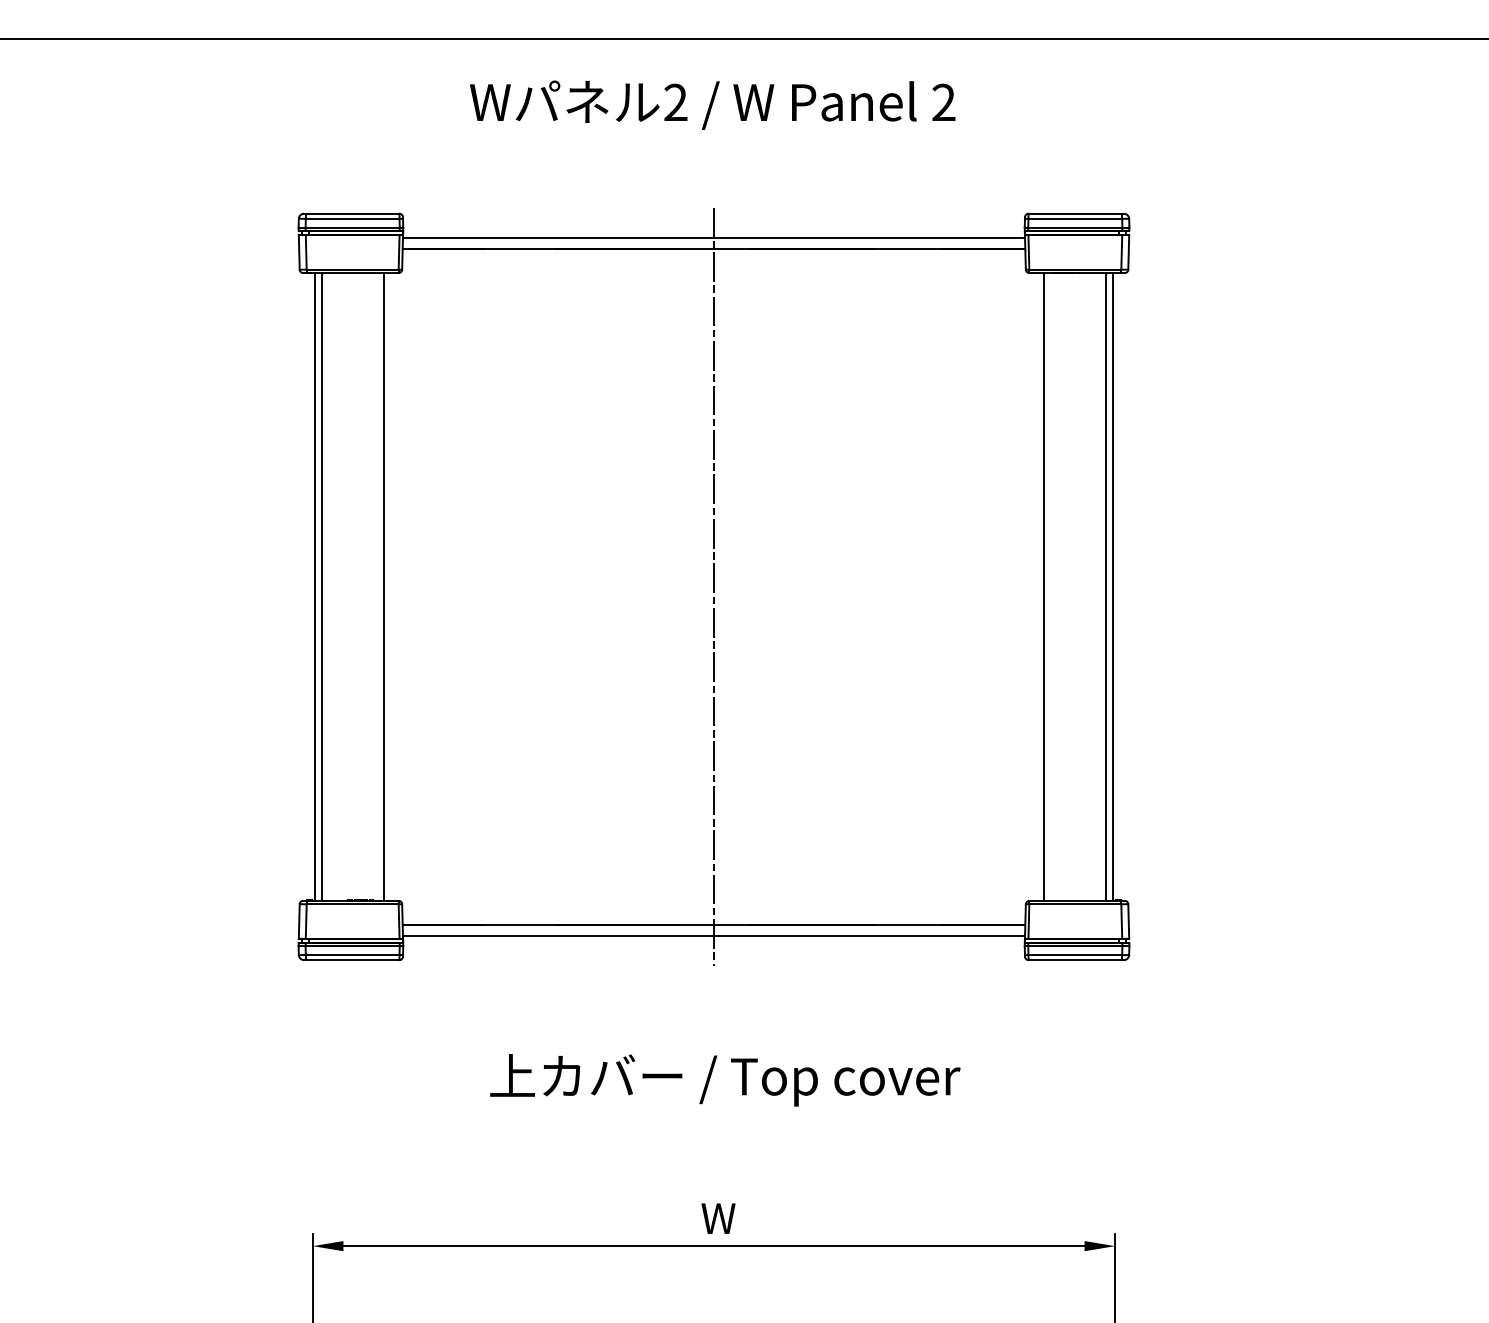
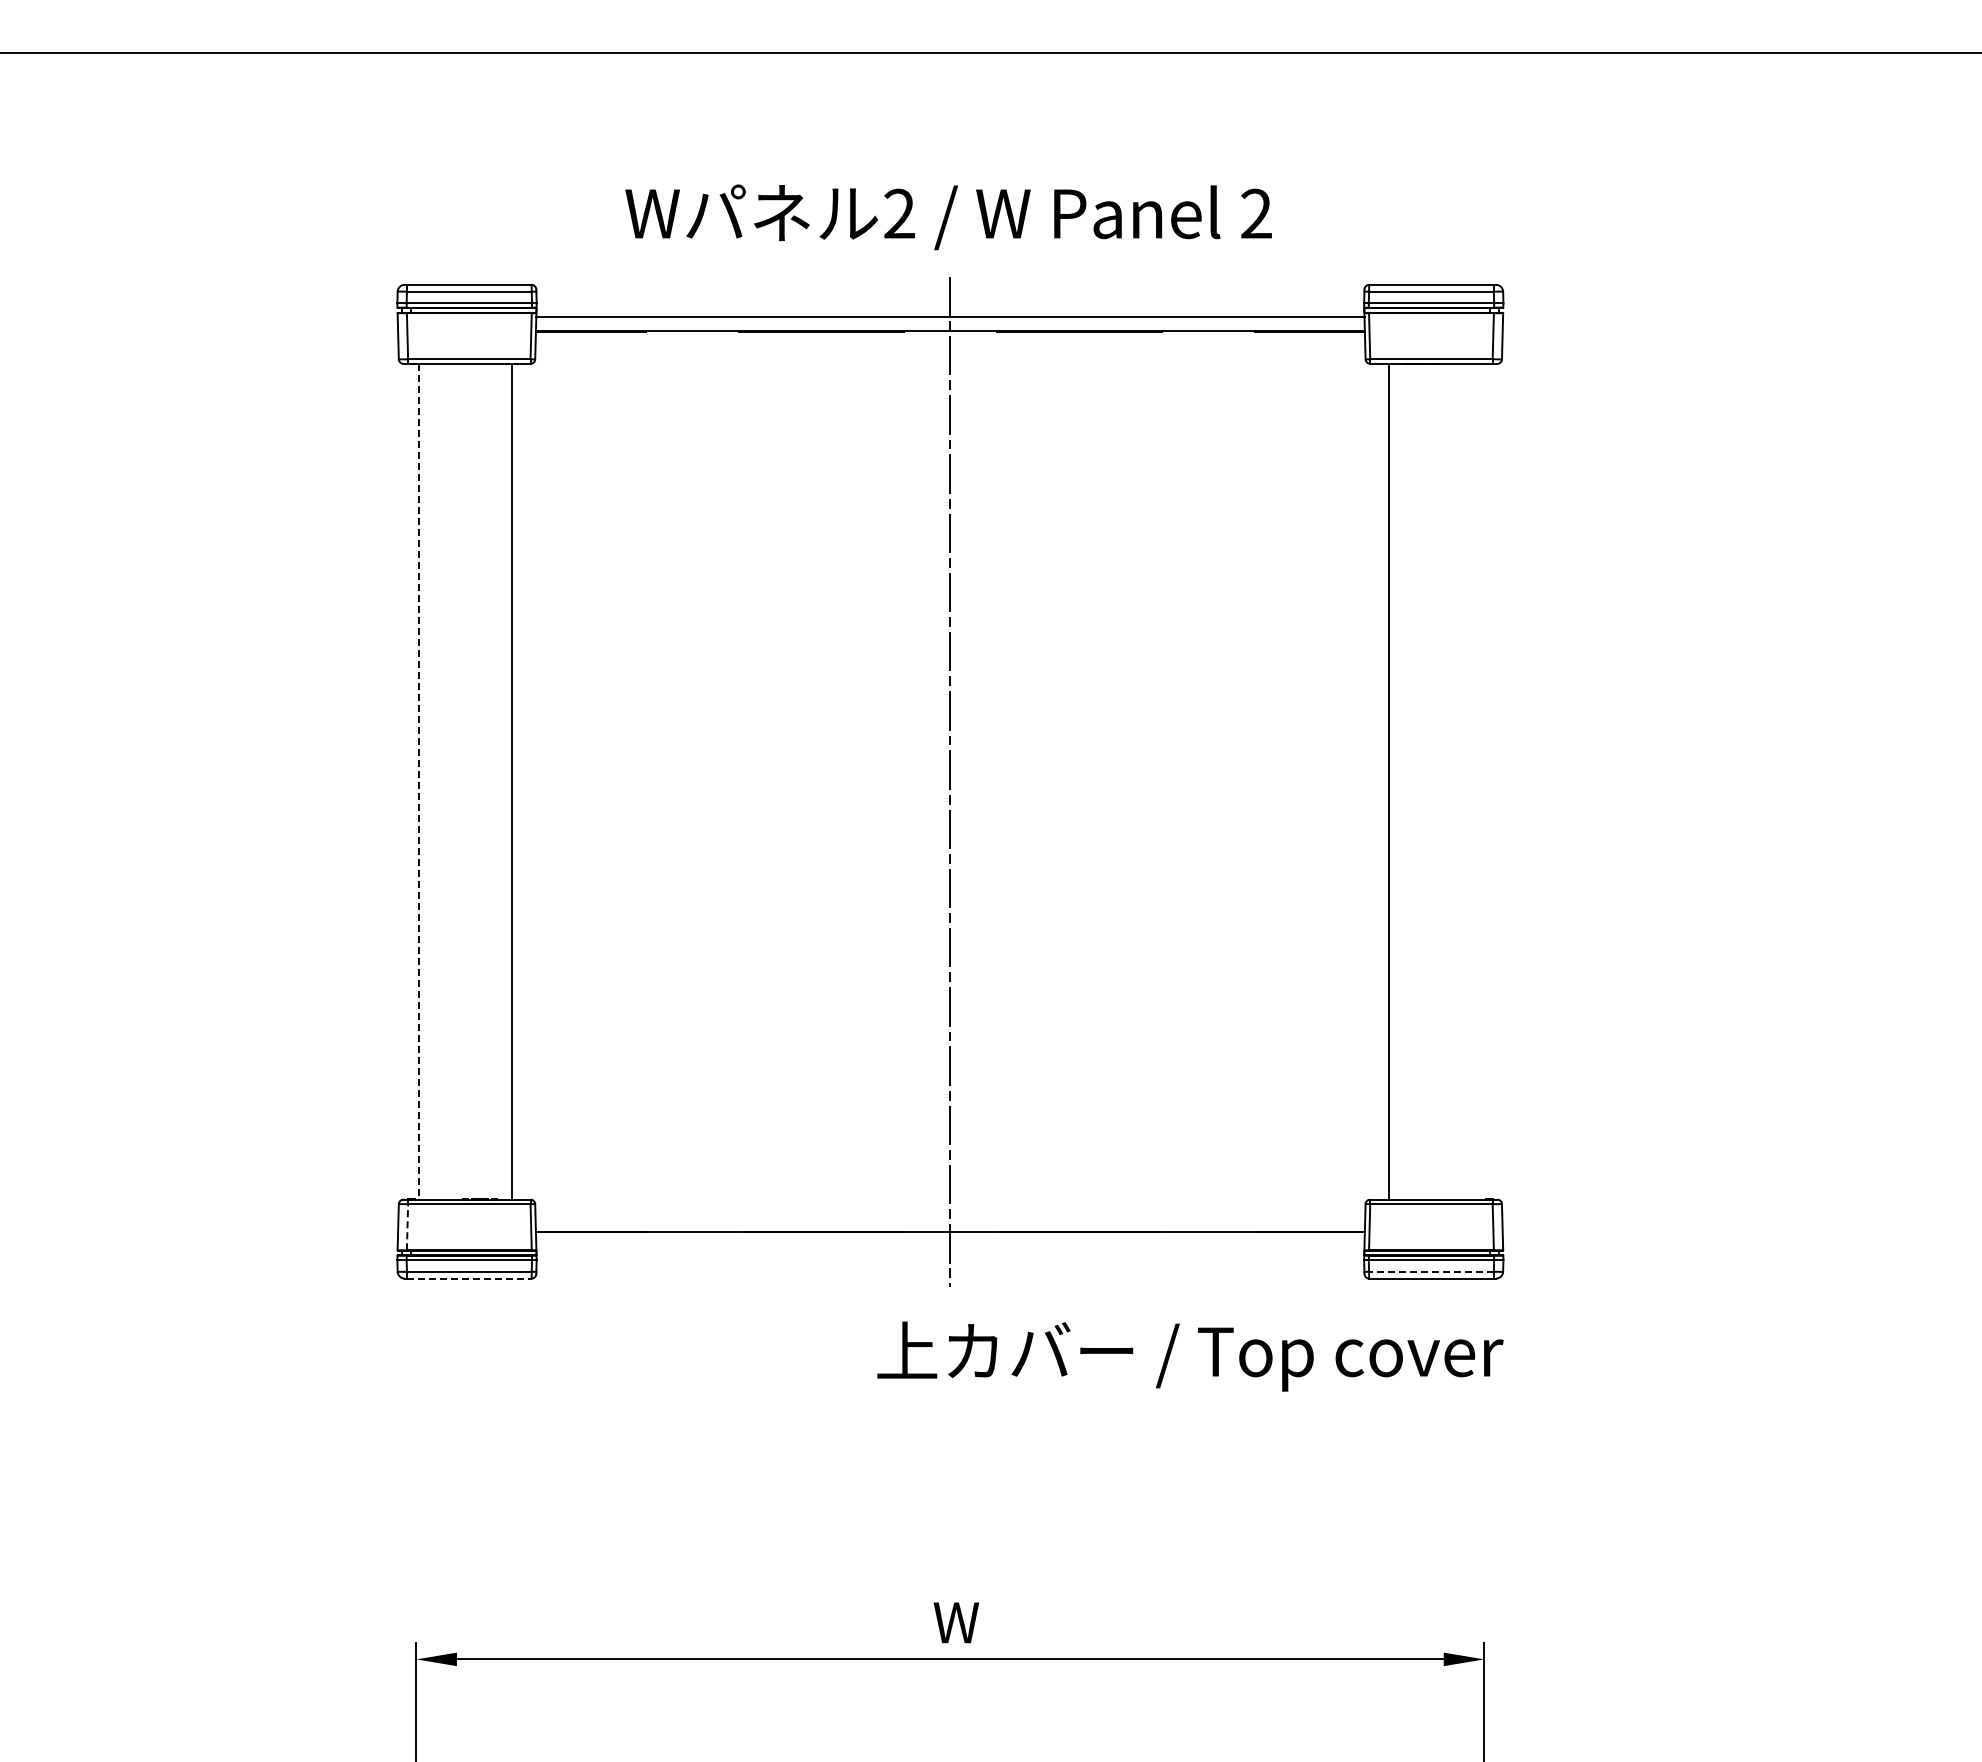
text: (712, 105) -> (948, 217), moved
line: (314, 586) -> (418, 781), solid -> dashed
line: (322, 586) -> (428, 781), removed
line: (1106, 586) -> (1472, 781), removed
line: (1113, 586) -> (1482, 781), removed
line: (306, 921) -> (407, 1226), solid -> dashed
line: (714, 936) -> (950, 1246), removed
line: (1074, 954) -> (1430, 1271), solid -> dashed
line: (352, 960) -> (469, 1278), solid -> dashed
text: (725, 1080) -> (1190, 1356), moved

